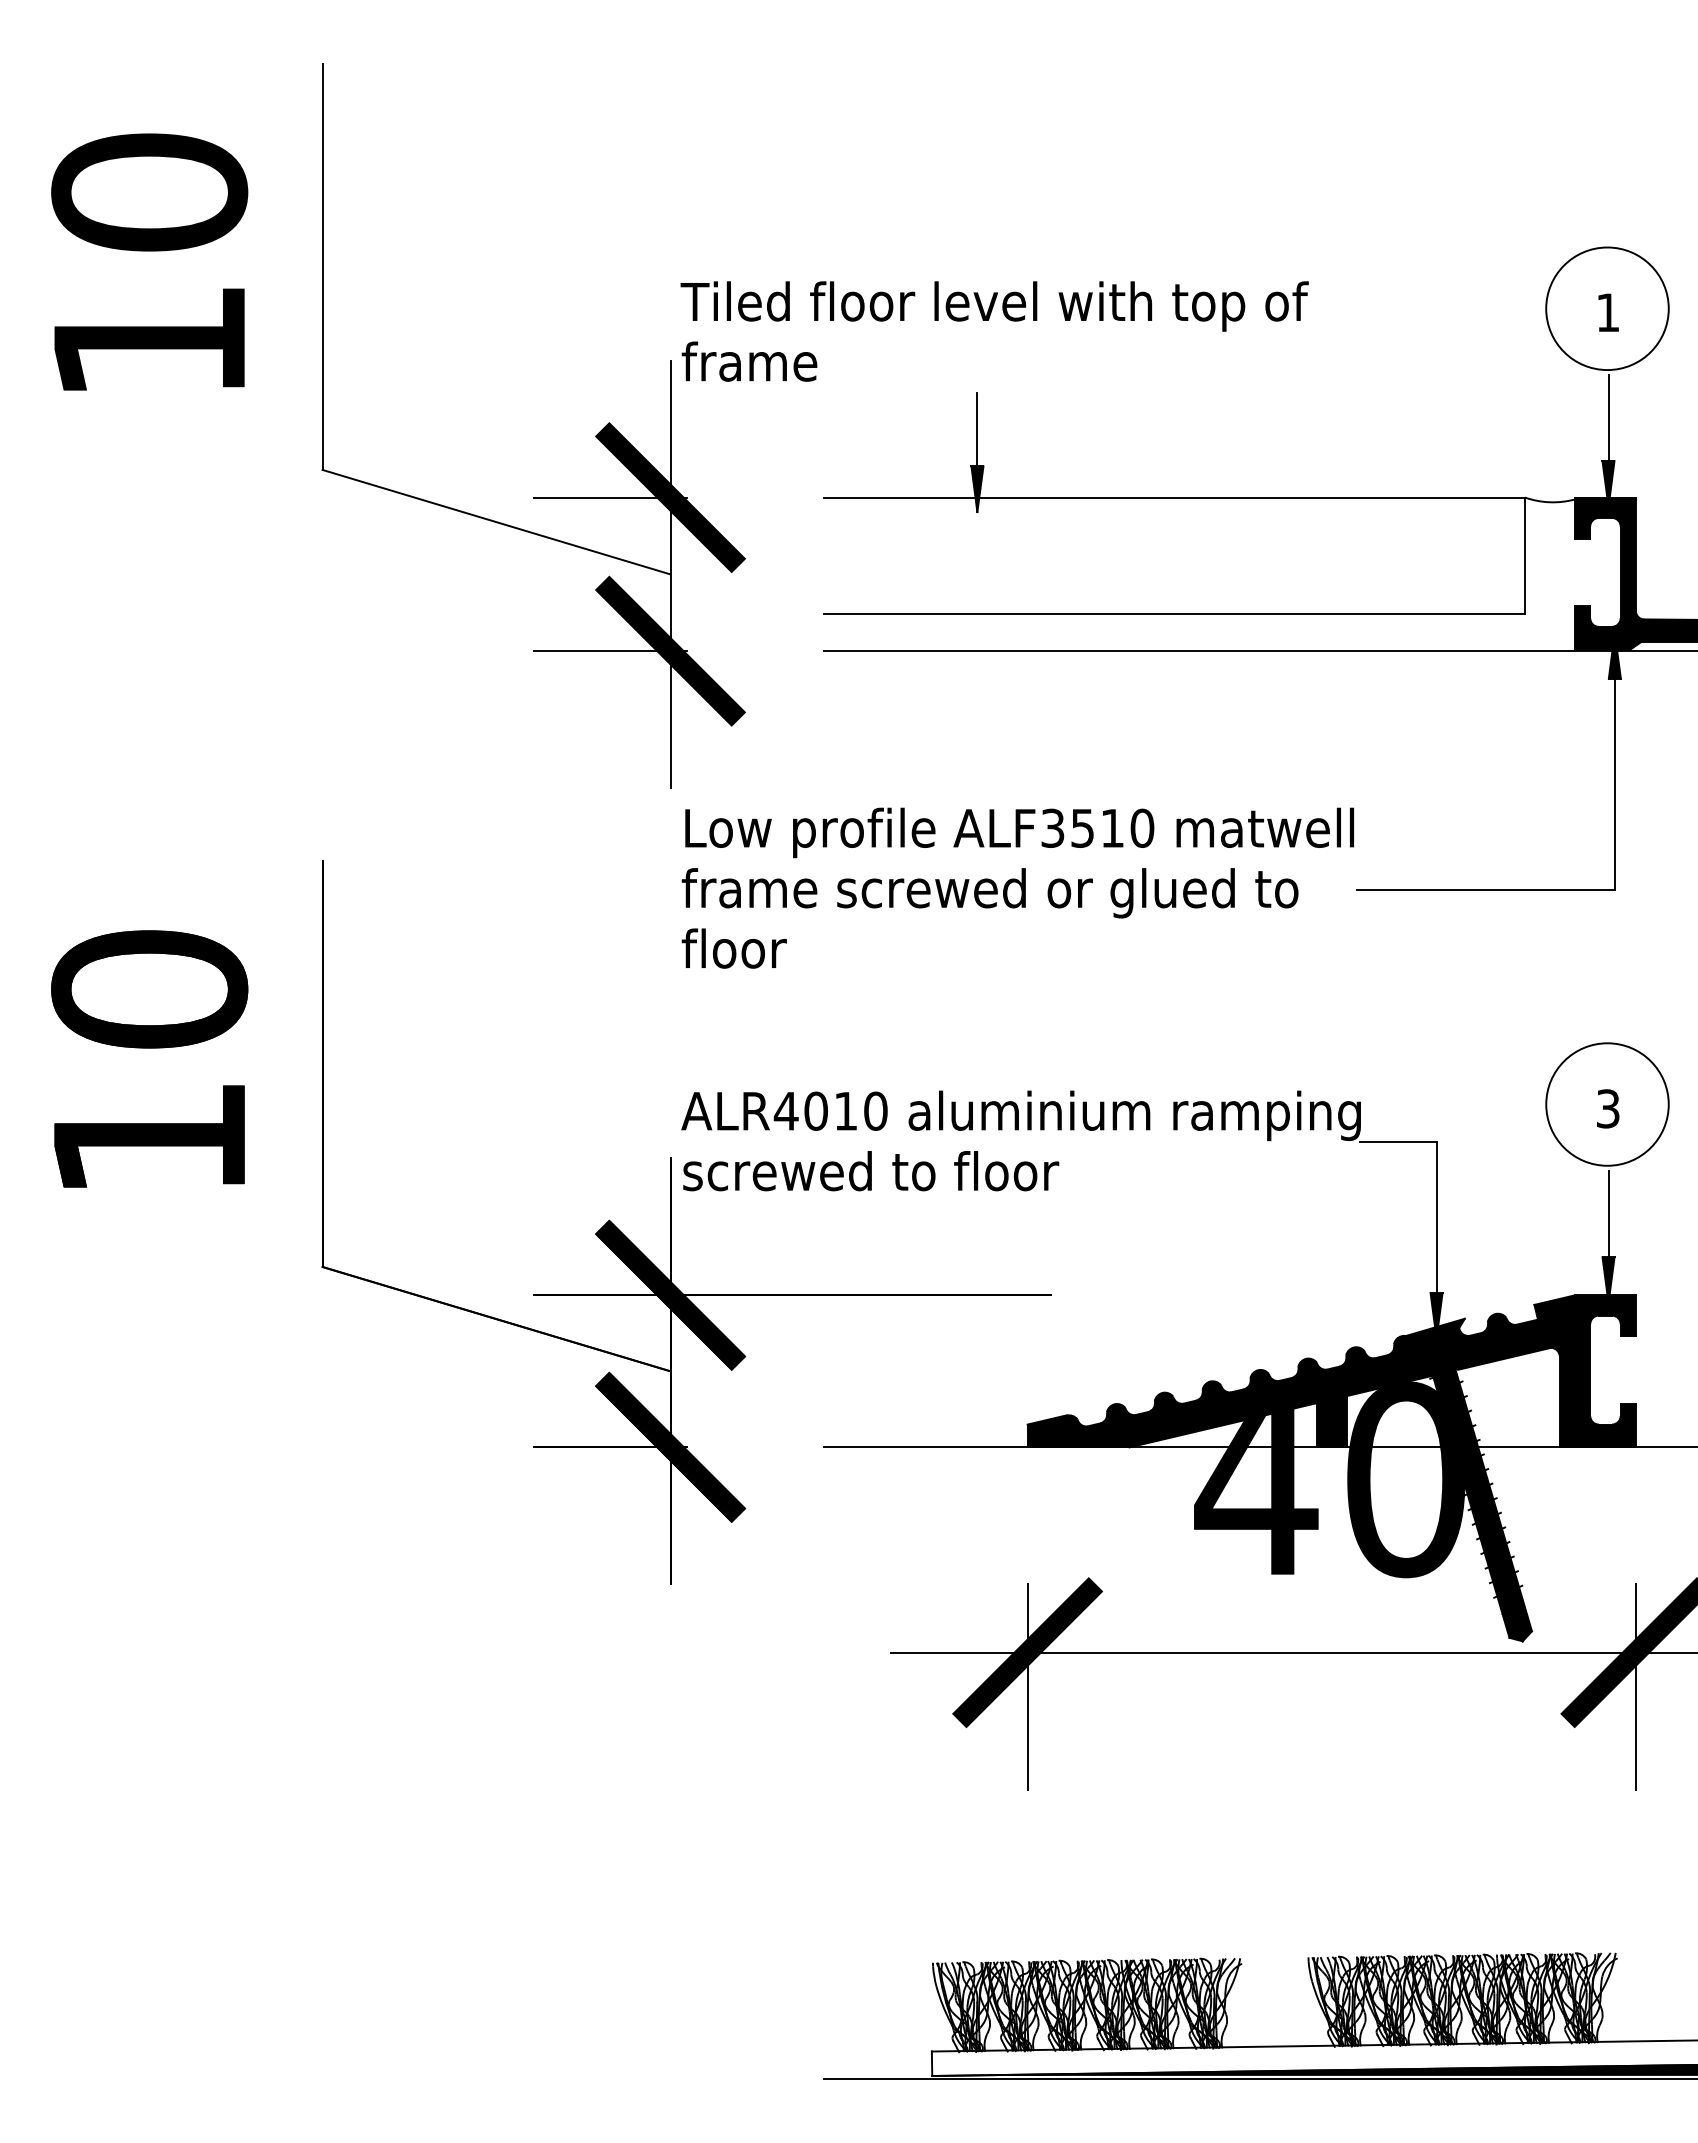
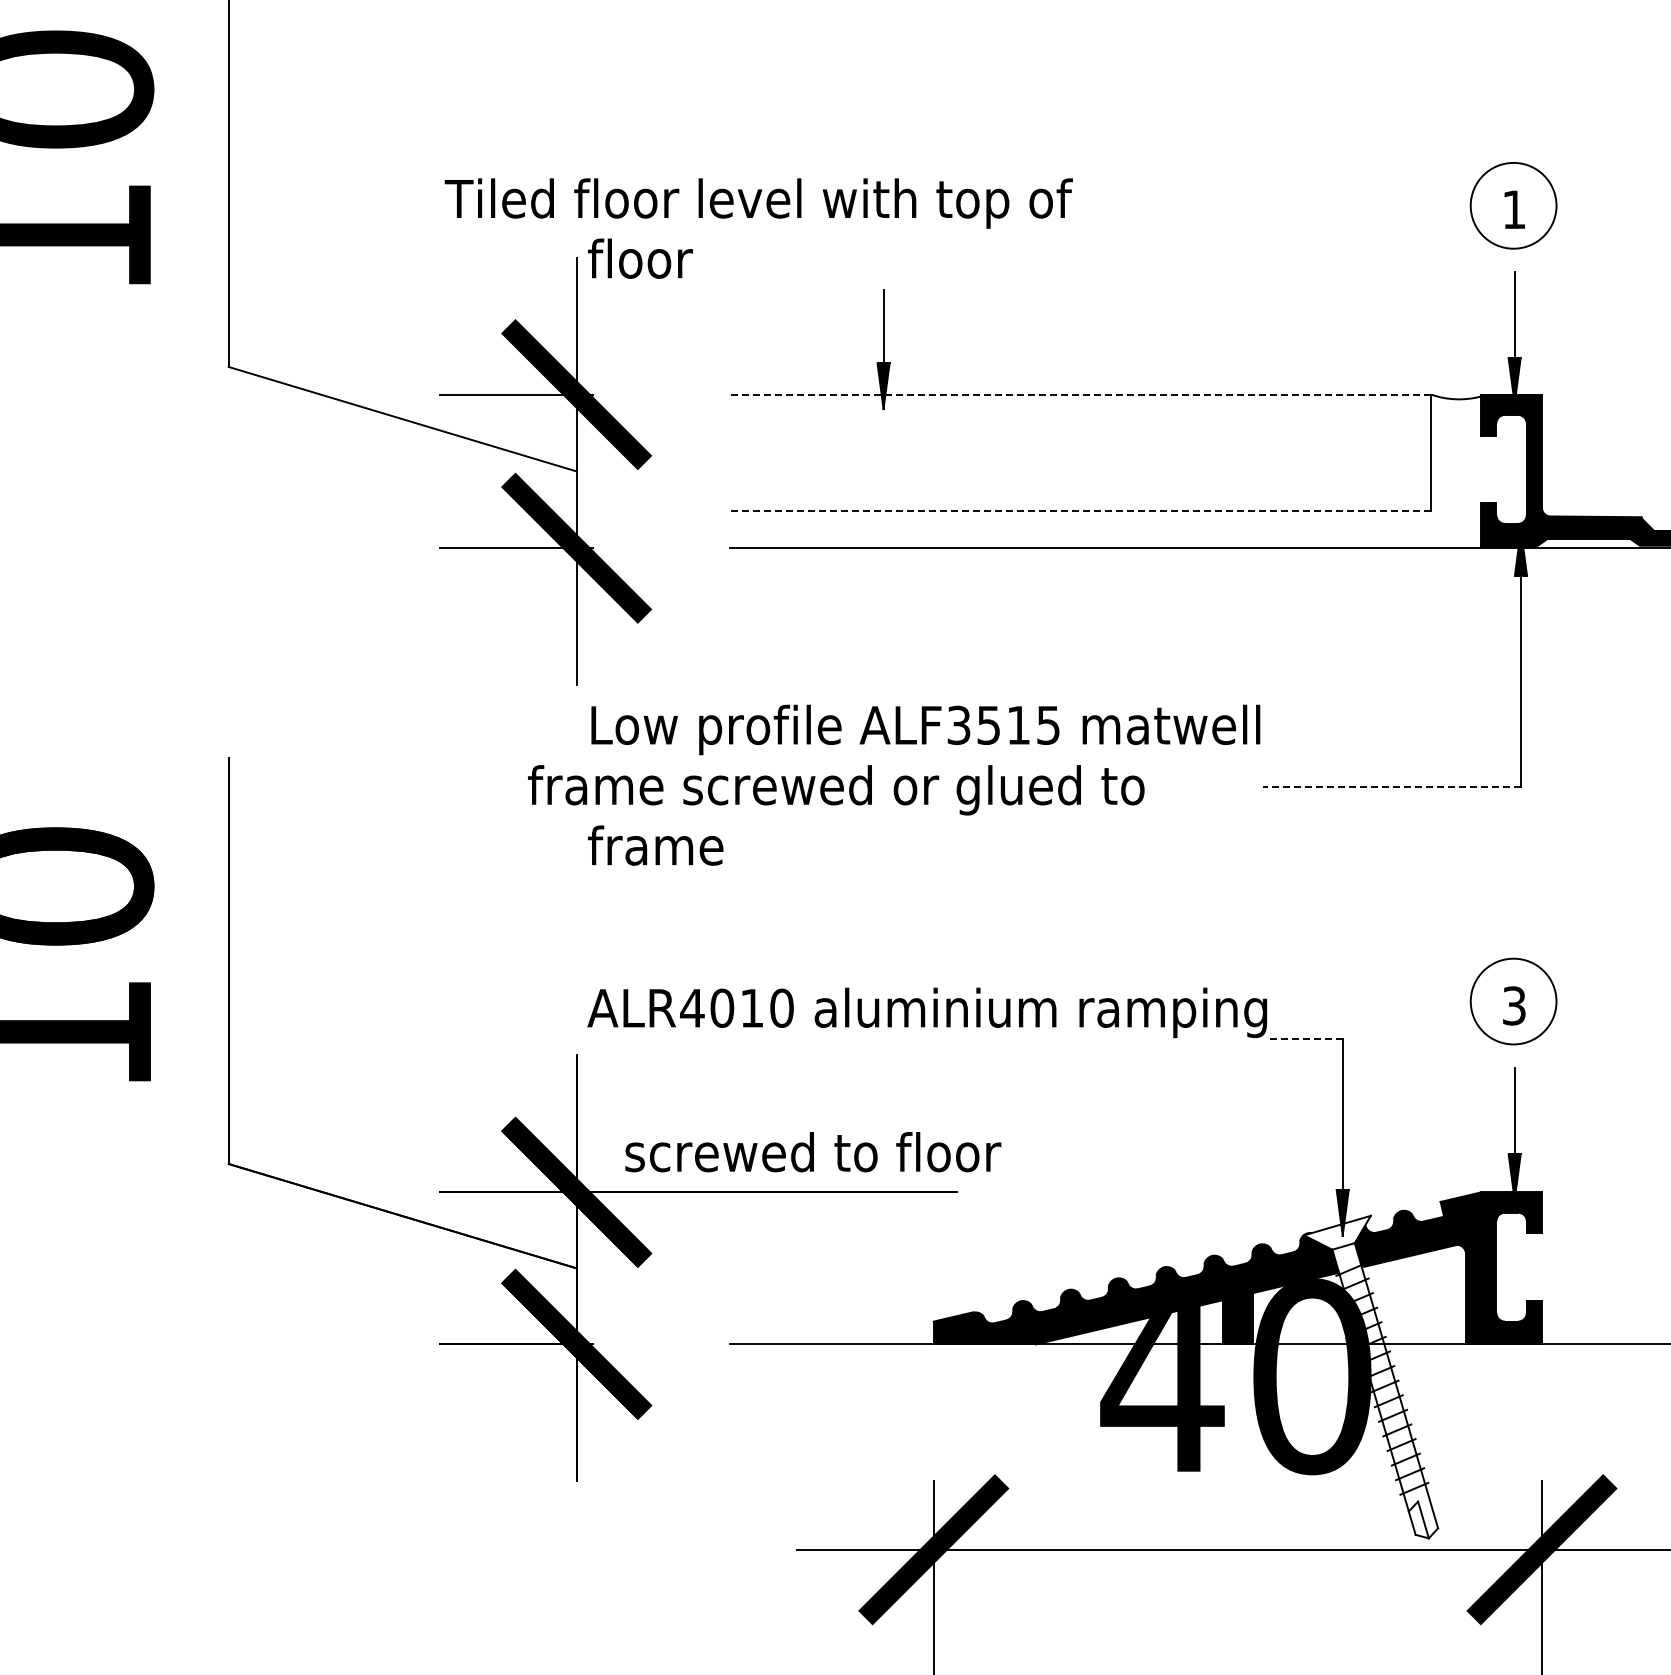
text: (994, 306) -> (758, 203), moved
circle: (1607, 308) -> (1513, 205), size x0.7
text: (759, 361) -> (665, 258), frame -> floor
line: (1174, 497) -> (1080, 394), solid -> dashed
line: (1174, 614) -> (1080, 511), solid -> dashed
text: (1142, 827) -> (1048, 724), ALF3510 -> ALF3515
line: (1485, 889) -> (1391, 786), solid -> dashed
text: (989, 893) -> (835, 790), moved
text: (759, 948) -> (665, 845), floor -> frame
circle: (1607, 1104) -> (1513, 1001), size x0.7
line: (1397, 1142) -> (1303, 1039), solid -> dashed
text: (871, 1171) -> (813, 1152), moved
fill: (1464, 1479) -> (1370, 1376), removed

